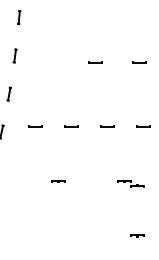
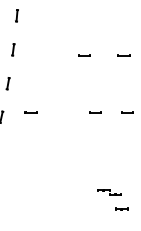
line: (71, 126) -> (63, 112), removed
line: (58, 181) -> (51, 161), removed
part: (130, 183) -> (109, 192), moved

